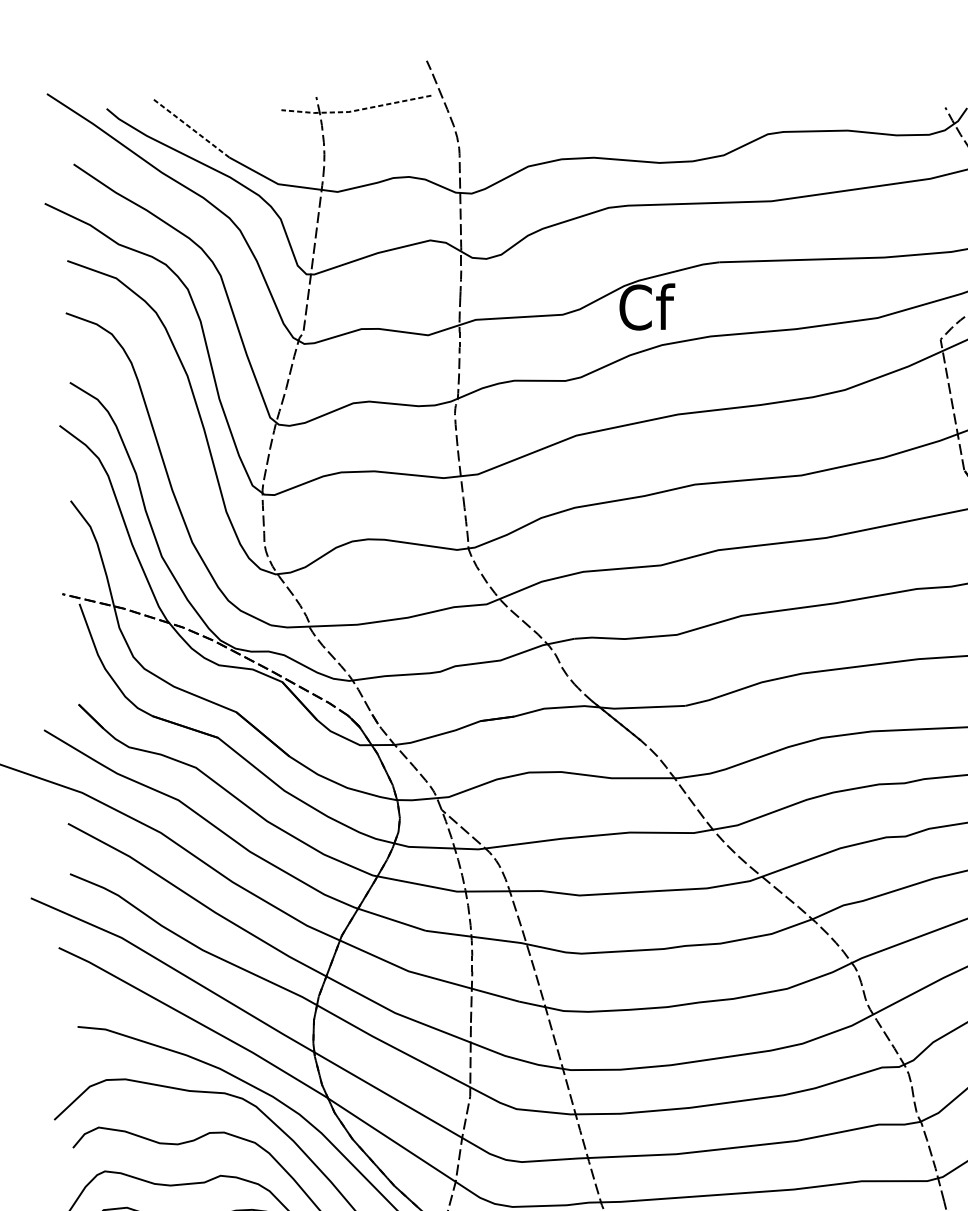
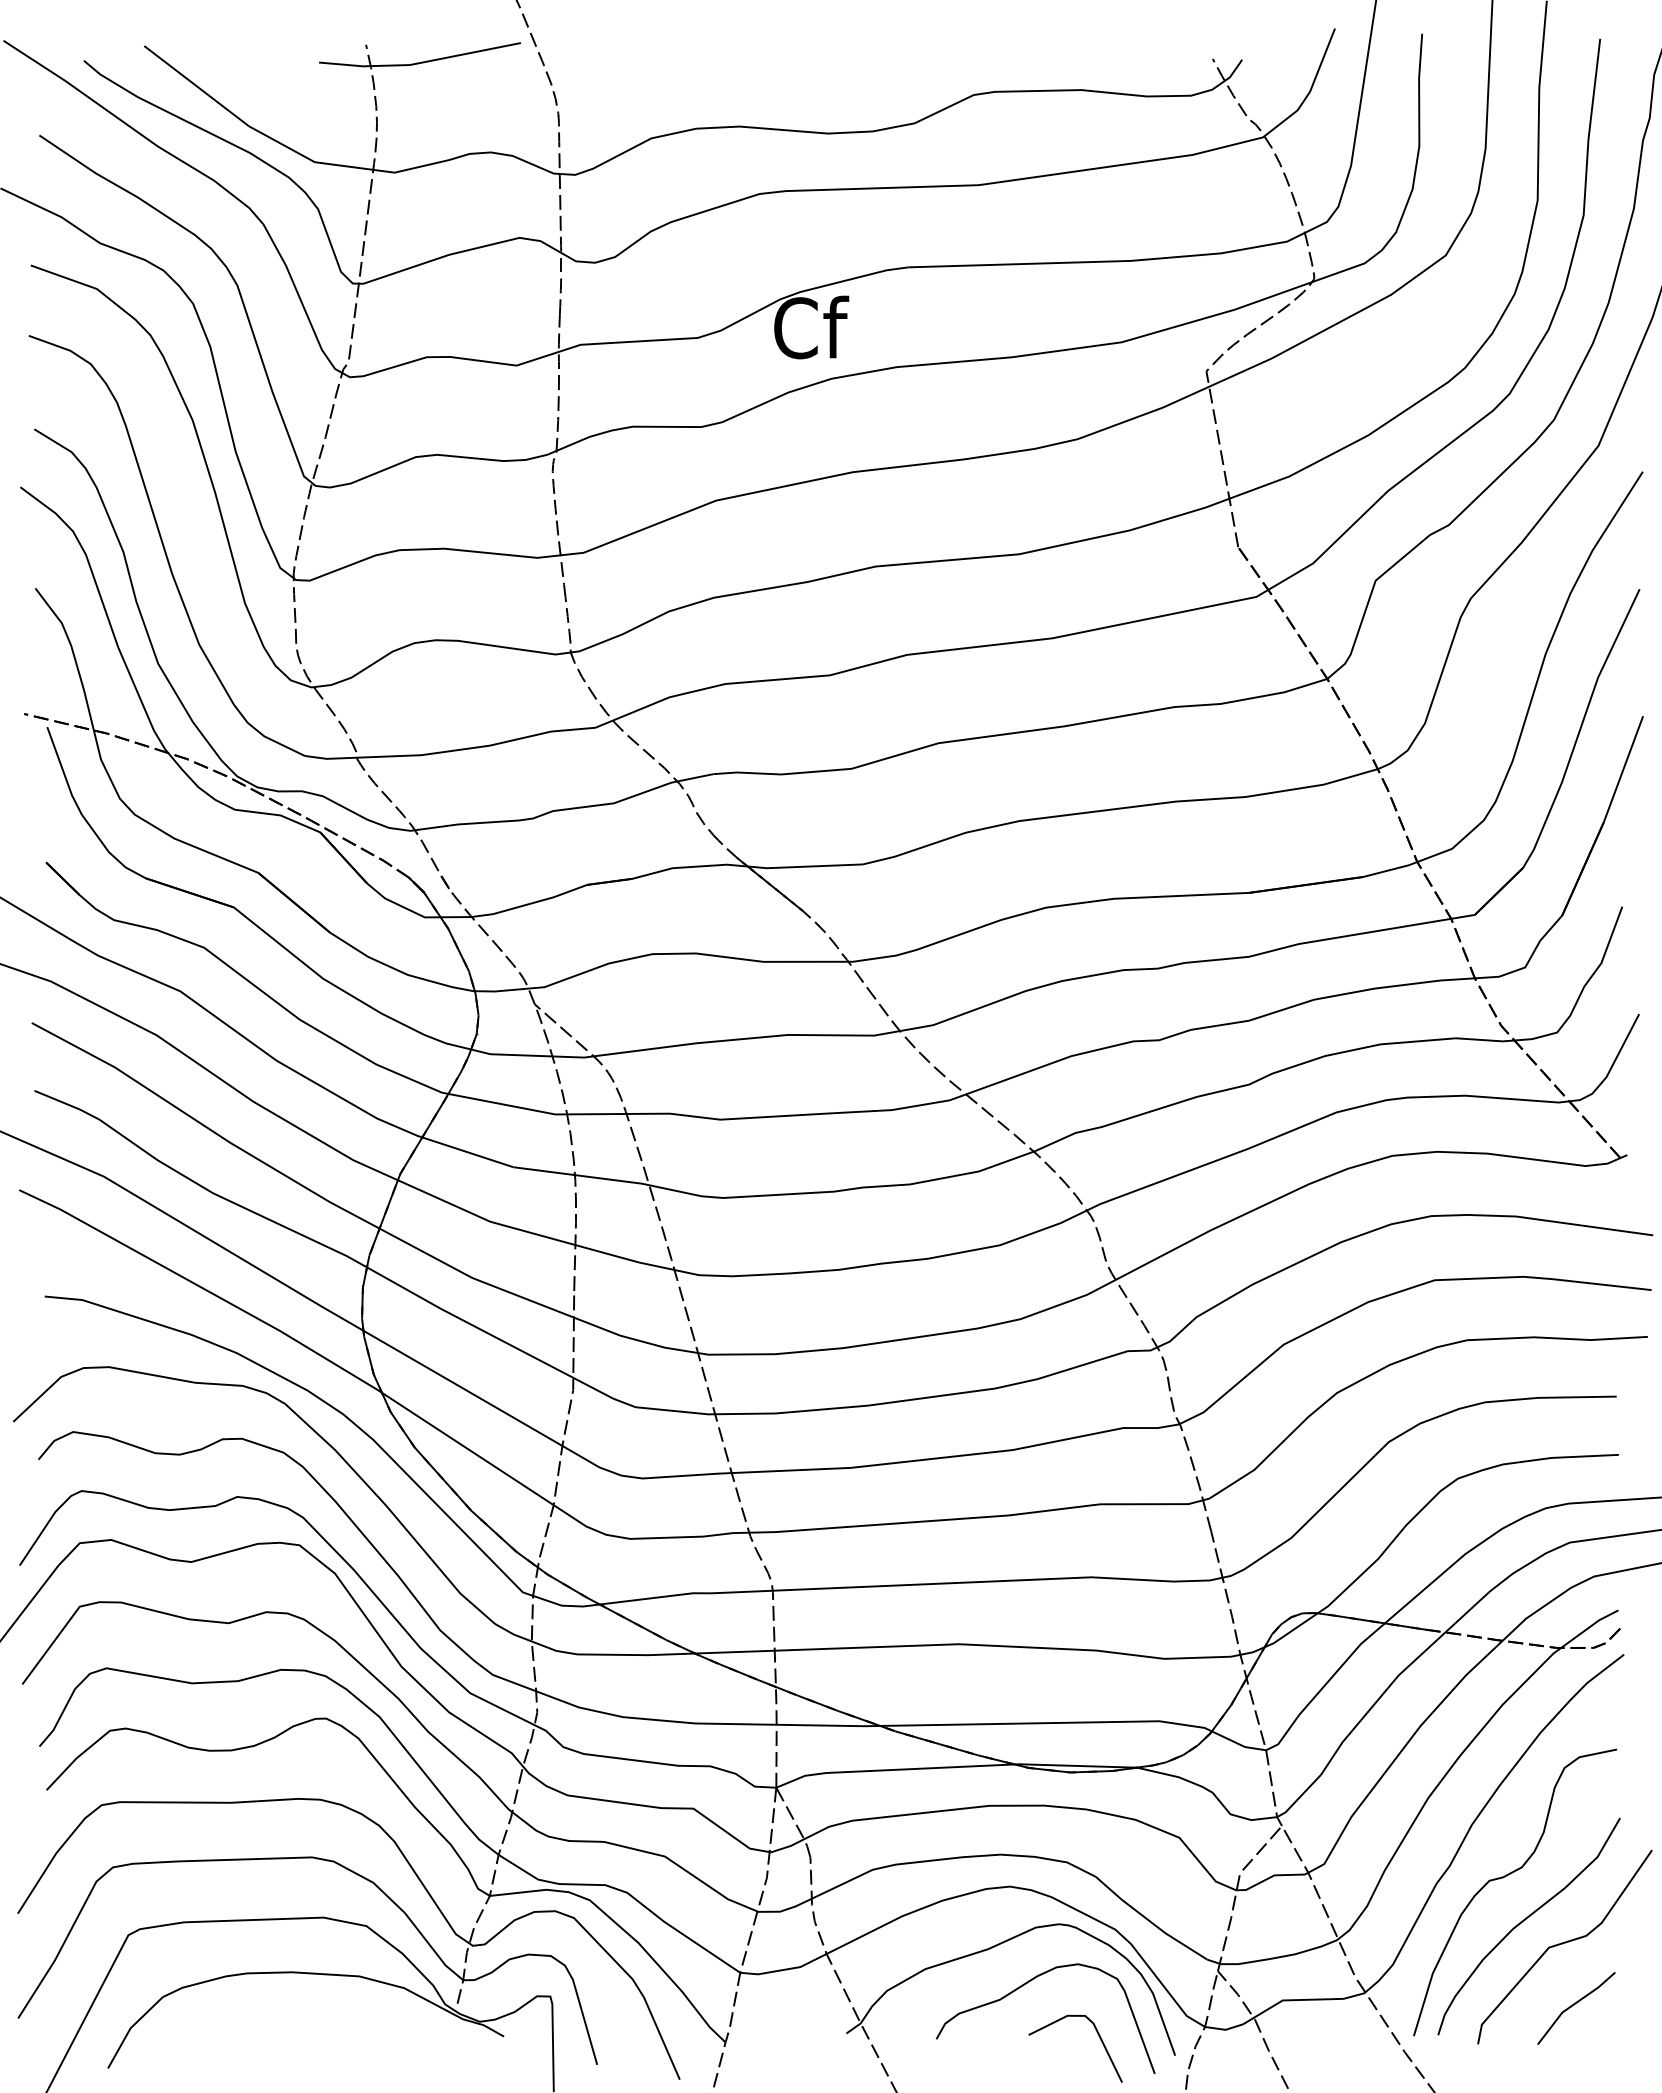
line: (356, 110) -> (419, 63), dashed -> solid
line: (190, 127) -> (196, 85), dashed -> solid

